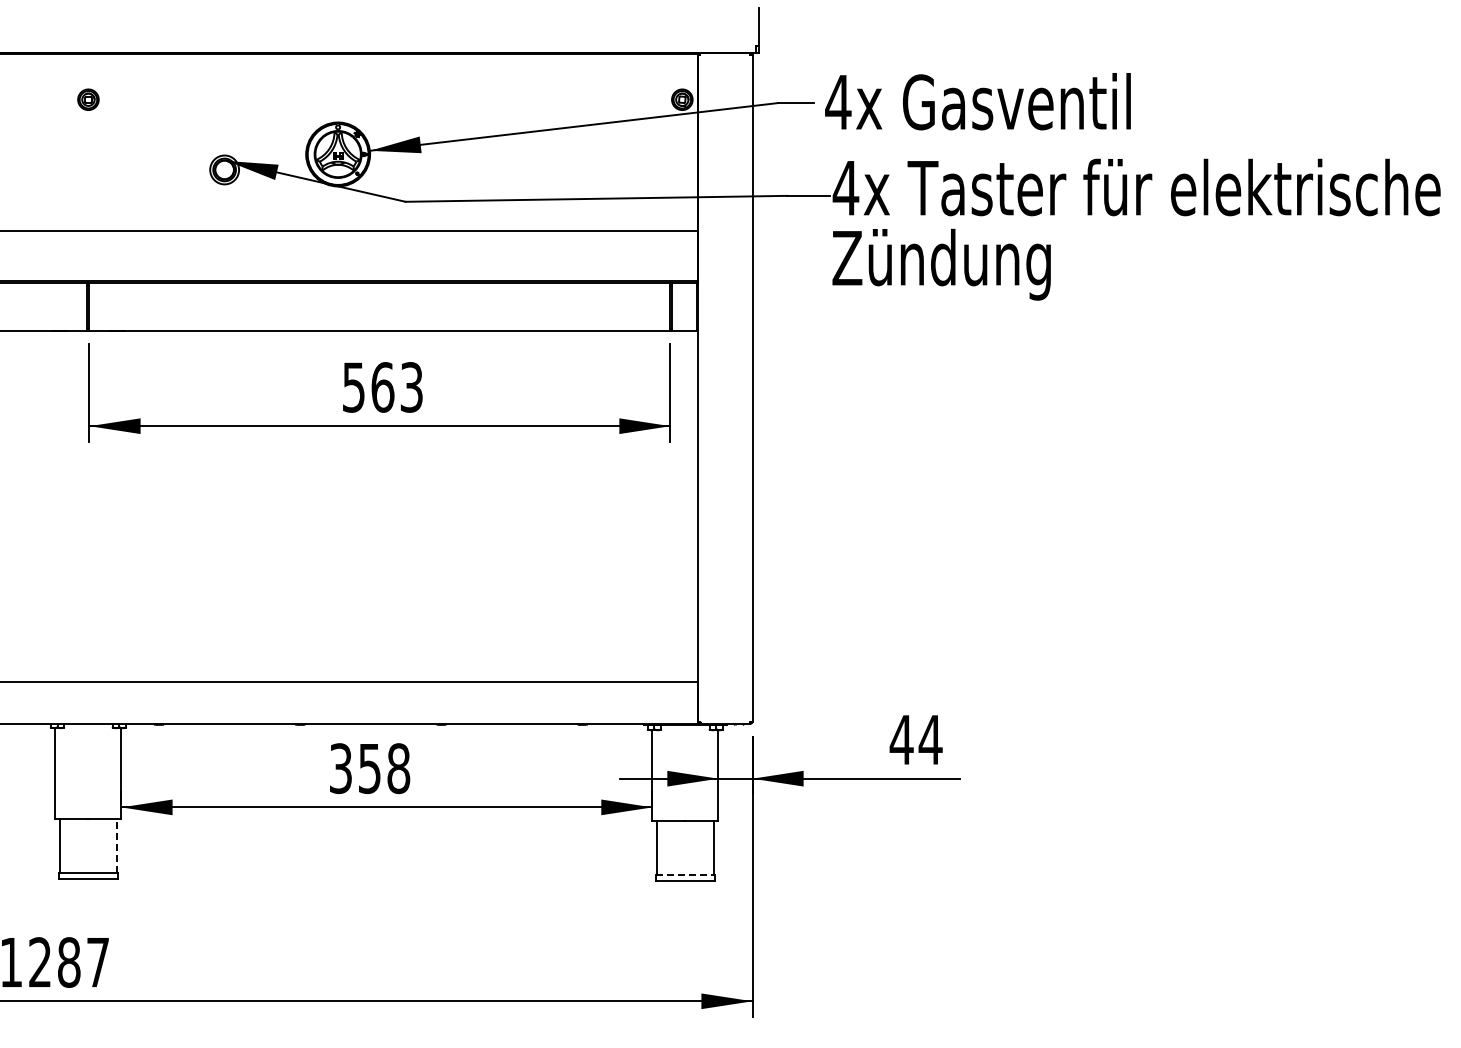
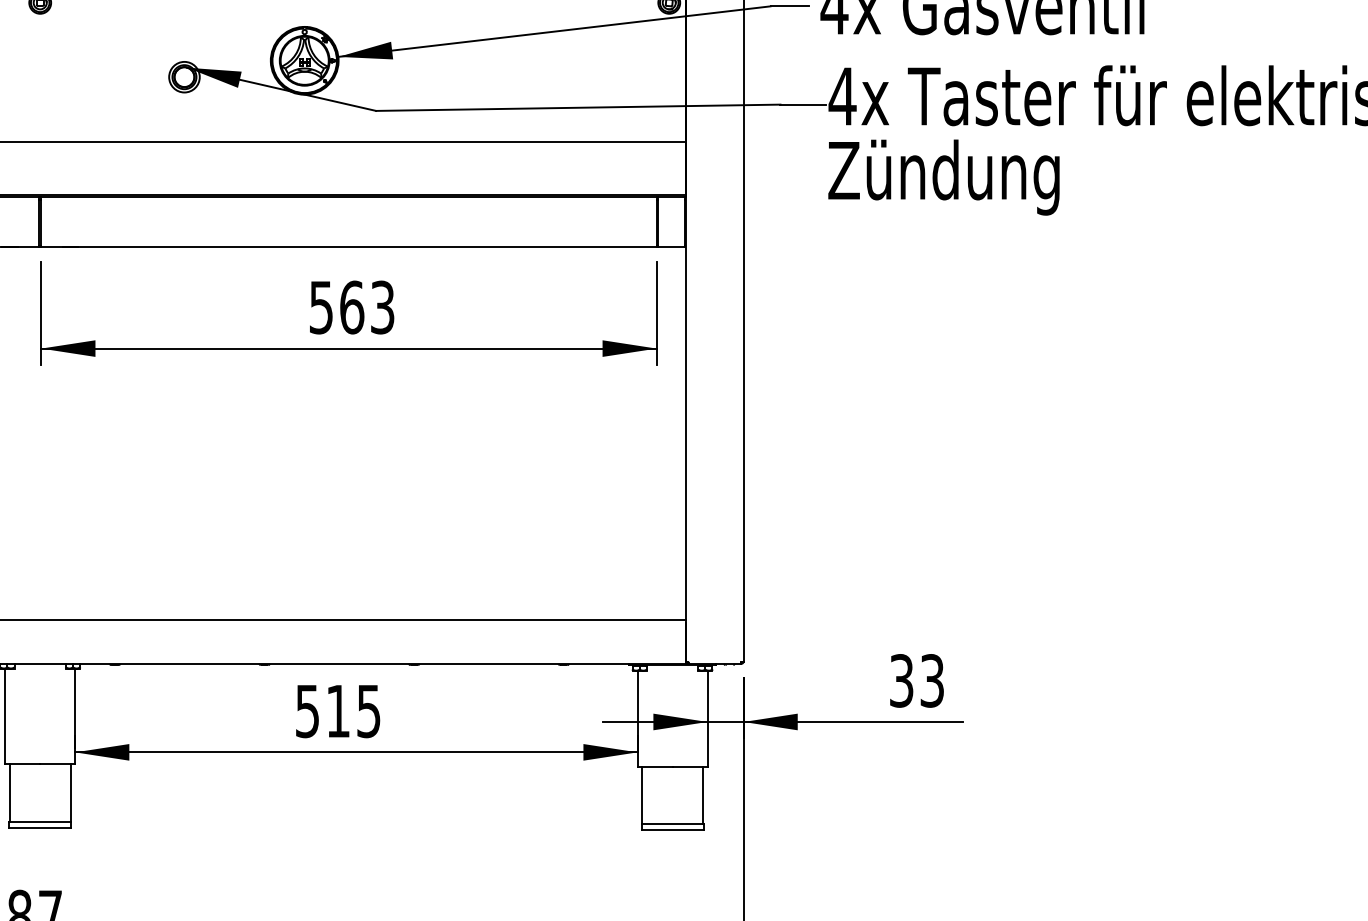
text: (915, 739) -> (916, 680), 44 -> 33
text: (370, 768) -> (338, 711), 358 -> 515
line: (117, 845) -> (70, 792), dashed -> solid
line: (685, 875) -> (672, 824), dashed -> solid

